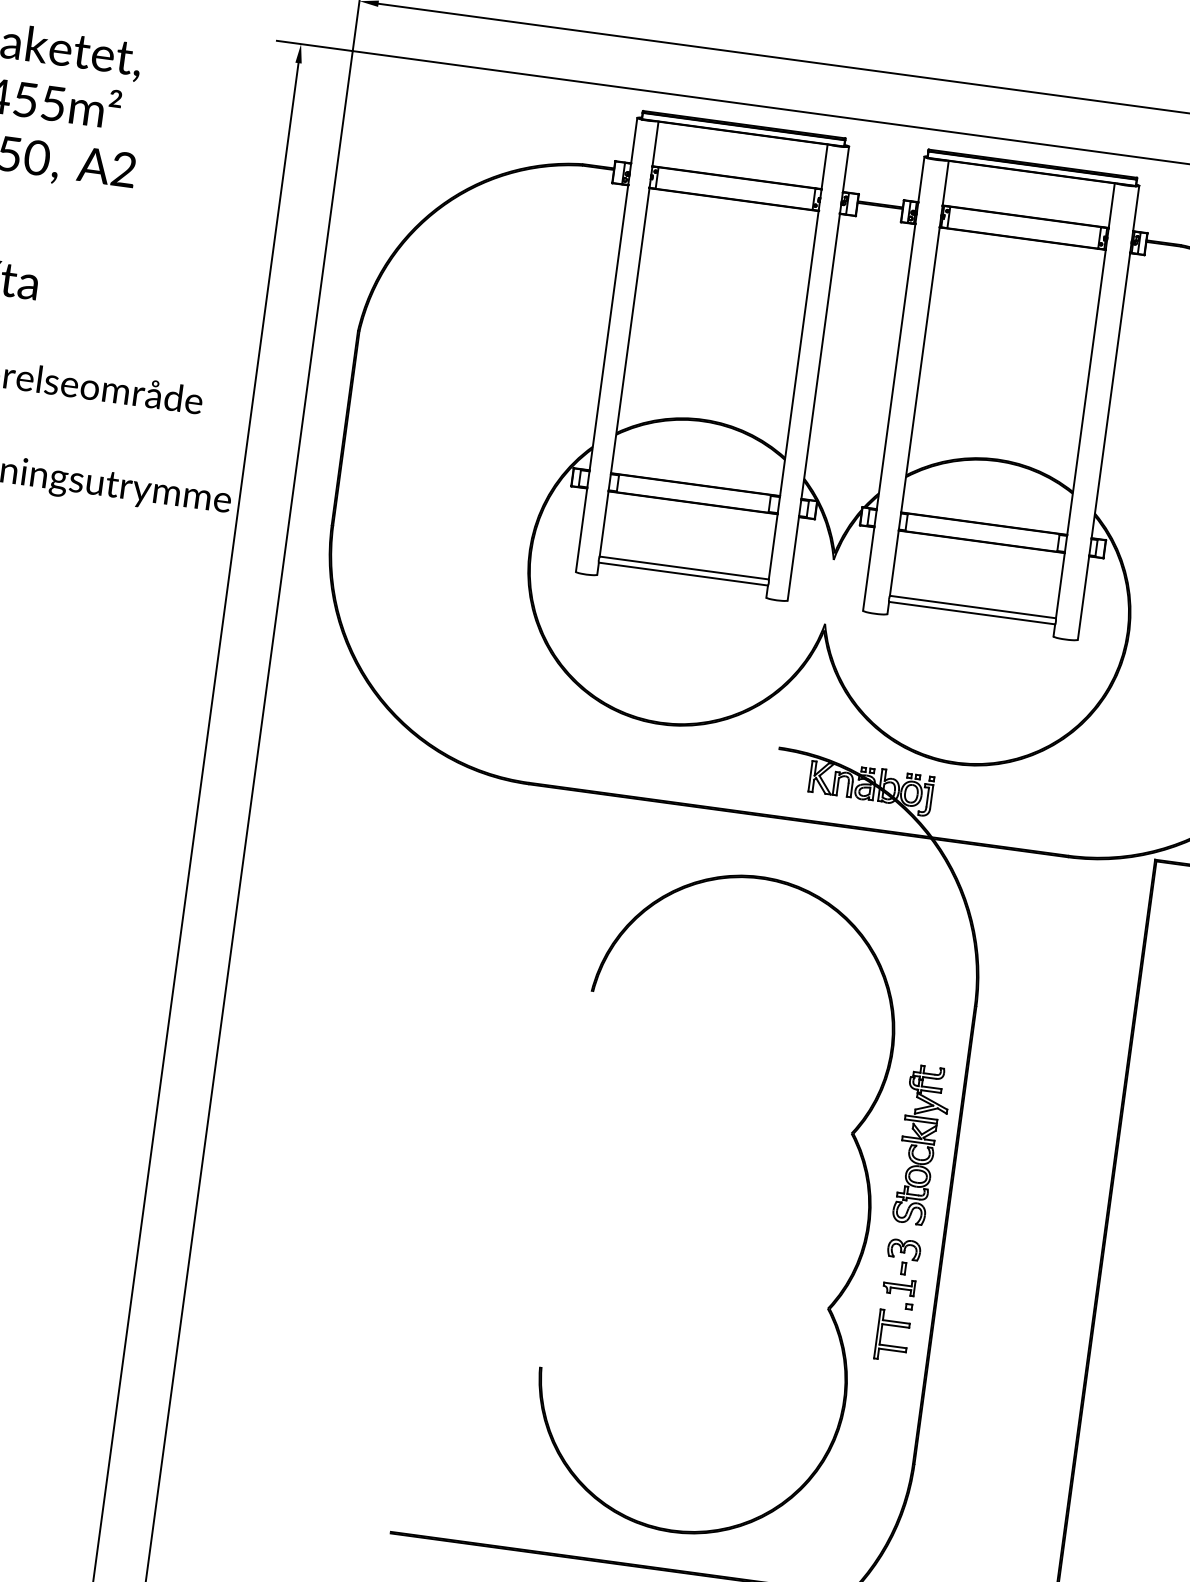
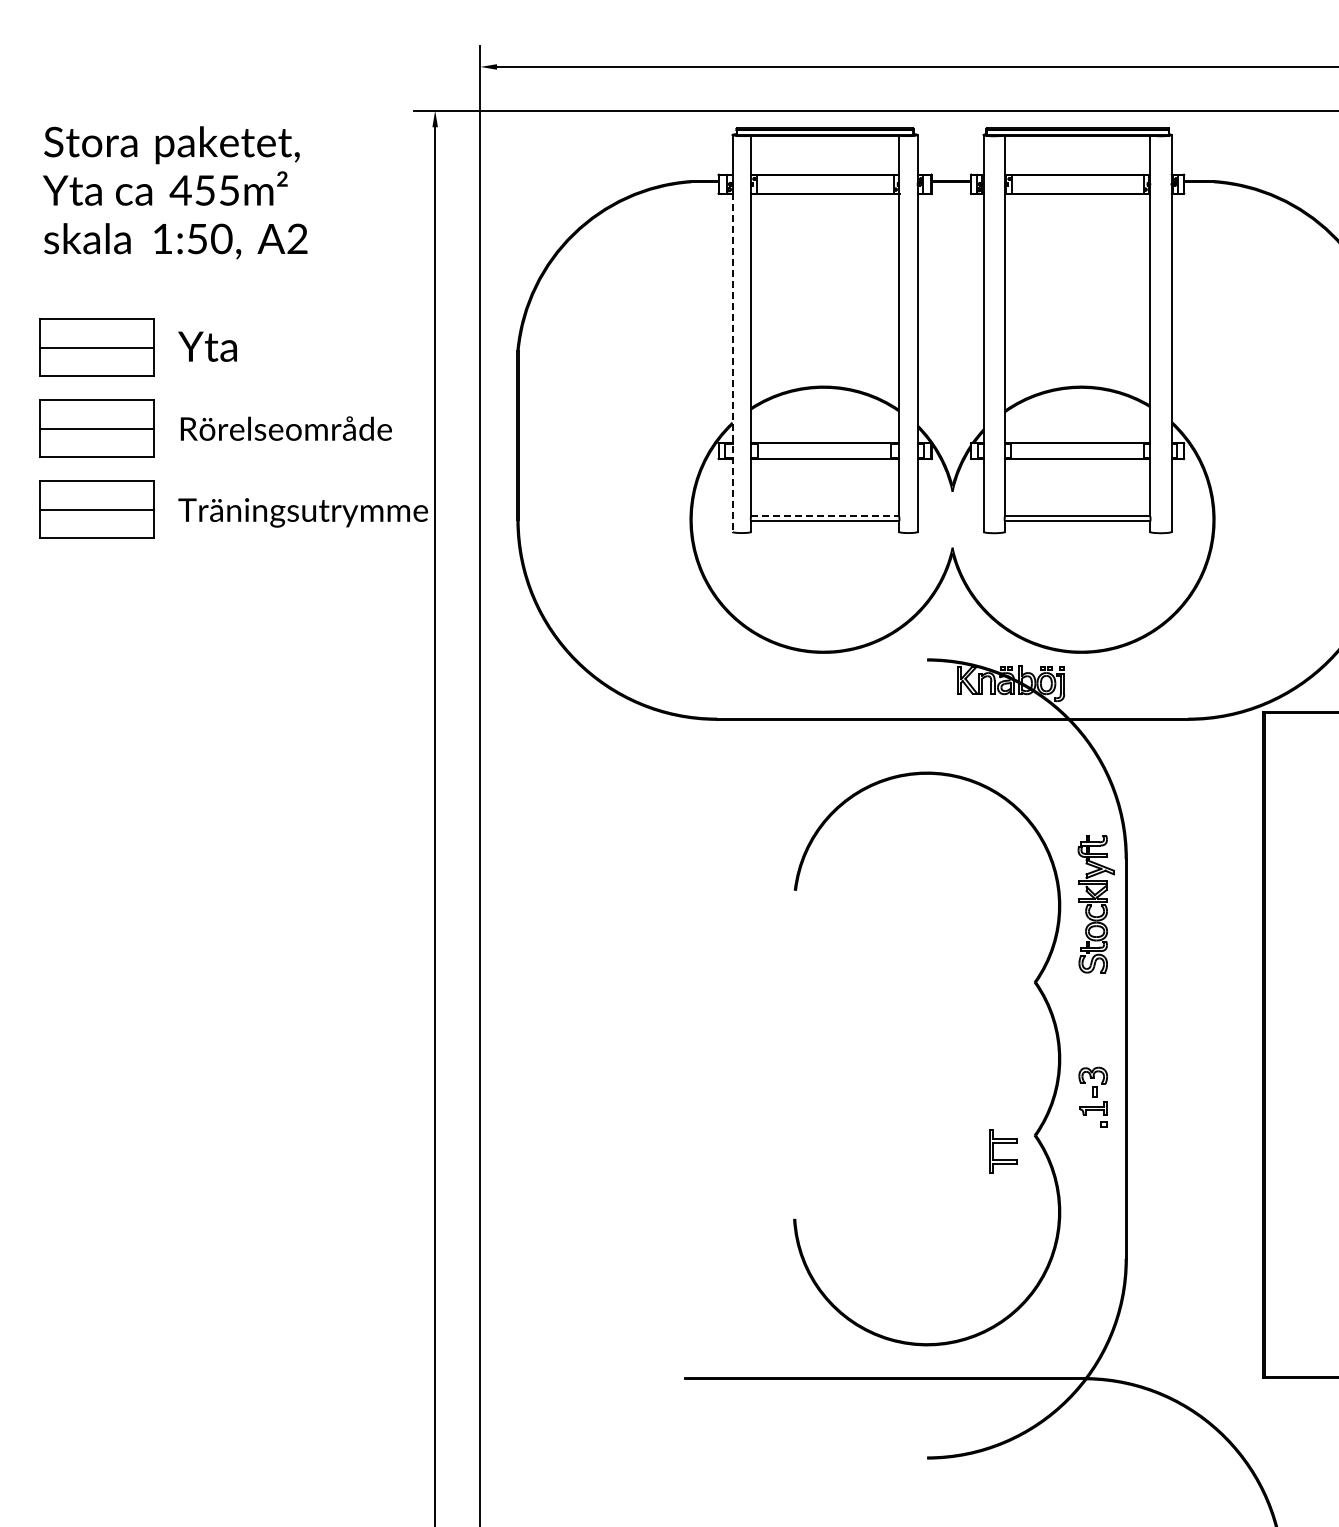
line: (601, 379) -> (732, 363), solid -> dashed
line: (684, 568) -> (825, 516), solid -> dashed
part: (921, 1145) -> (1095, 904), moved
part: (894, 1326) -> (1003, 1143), moved

